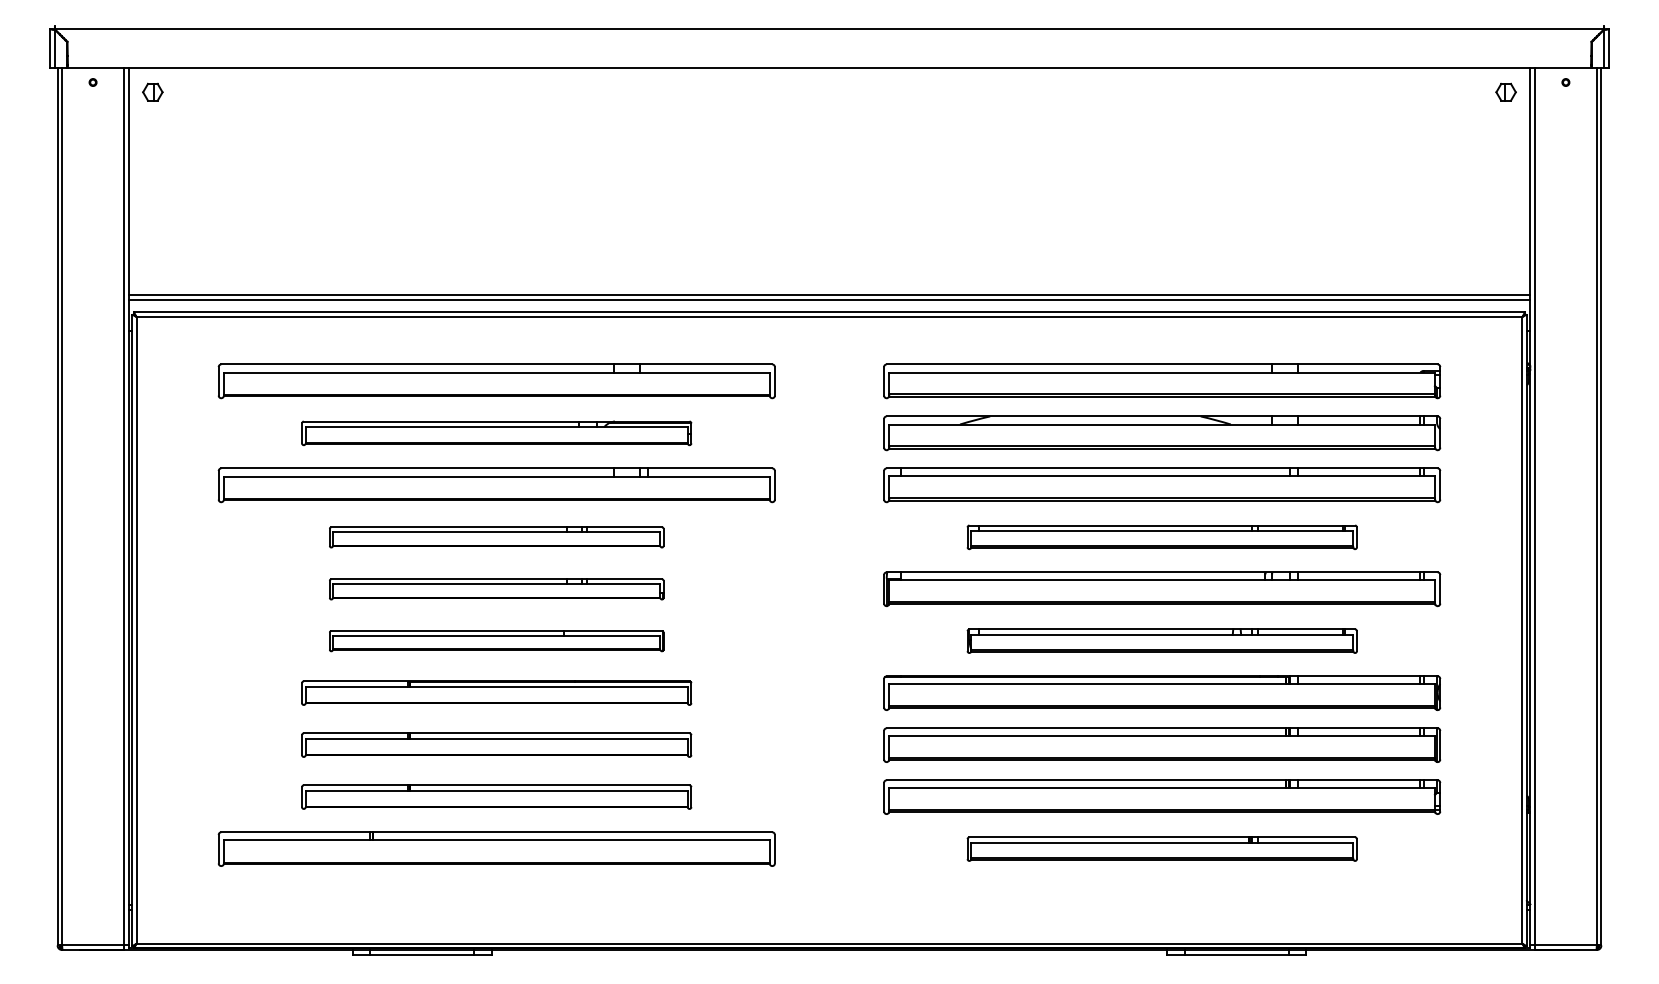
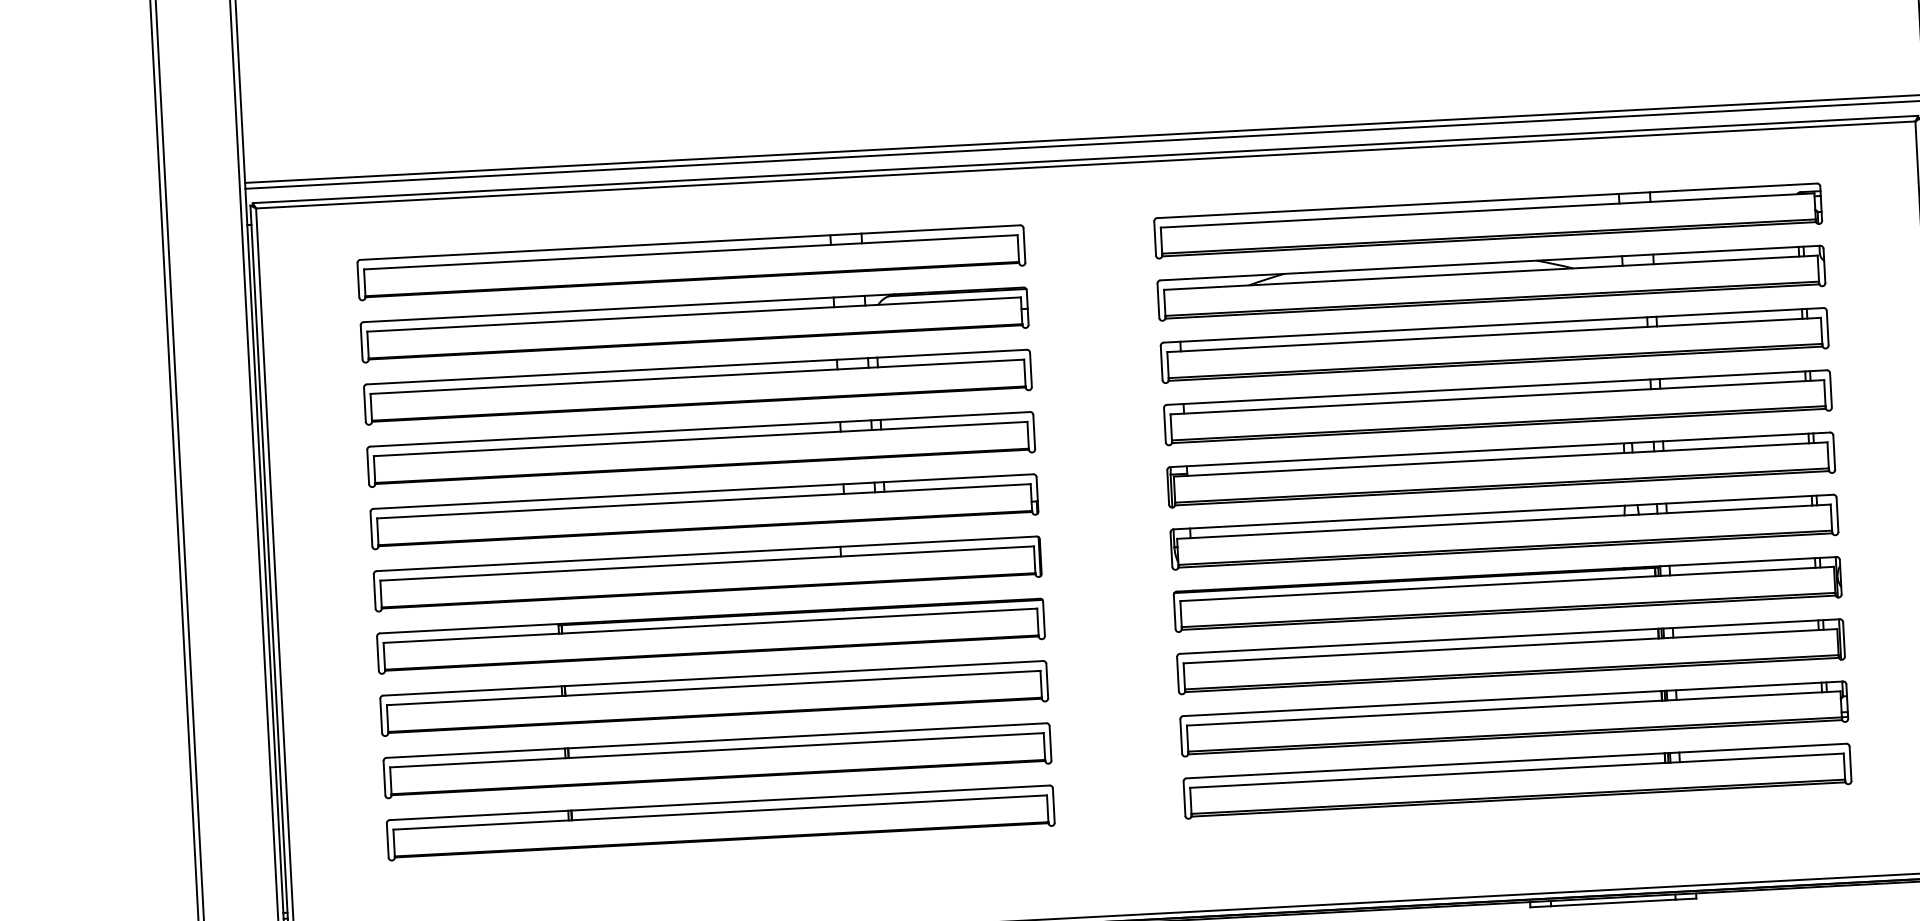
part: (496, 433) -> (694, 325), size x1.43
part: (496, 537) -> (700, 449), size x1.67
part: (1162, 537) -> (1498, 408), size x1.43
part: (496, 589) -> (704, 512), size x1.67
part: (496, 640) -> (707, 573), size x1.67
part: (1162, 640) -> (1504, 531), size x1.43
part: (496, 692) -> (710, 635), size x1.43
part: (496, 744) -> (713, 697), size x1.43
part: (496, 796) -> (717, 759), size x1.43
part: (1162, 848) -> (1517, 780), size x1.43

